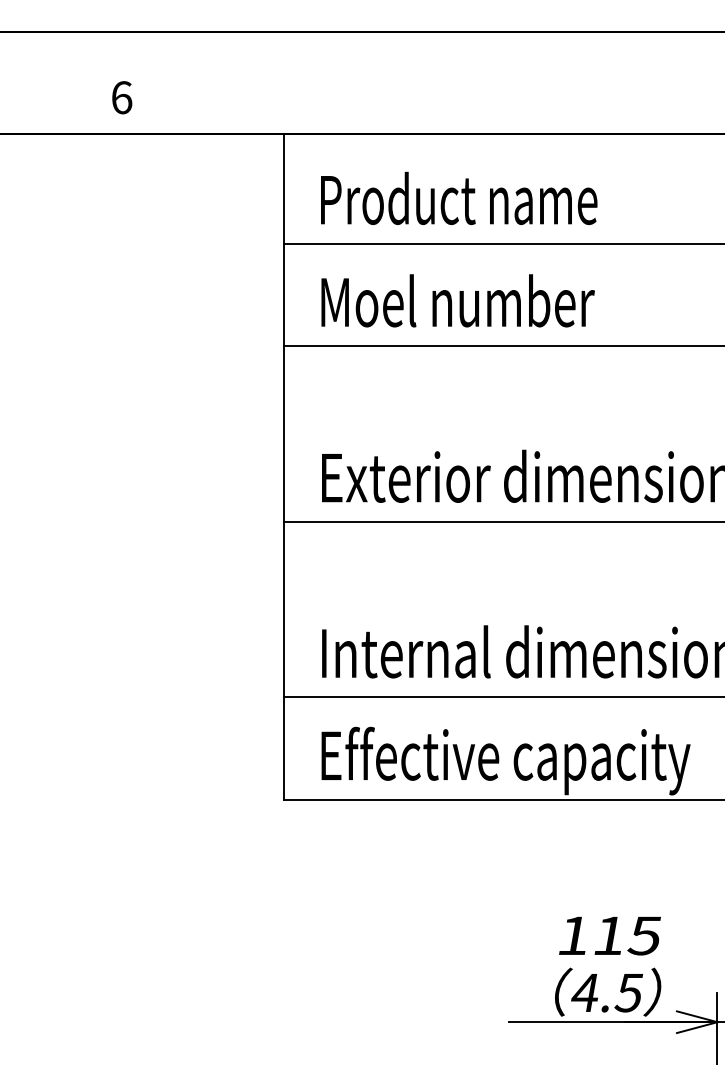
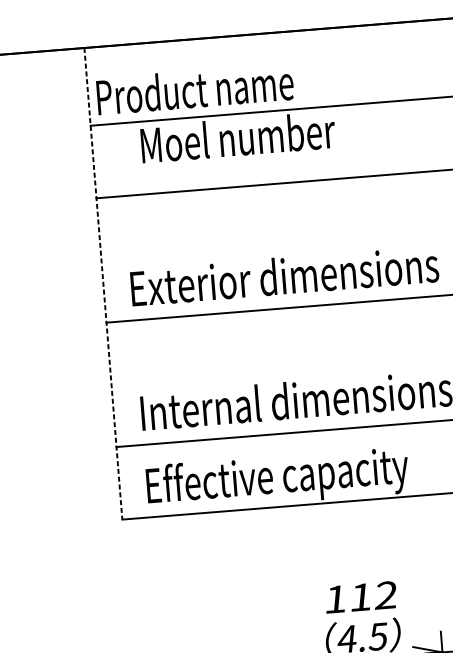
text: (459, 198) -> (195, 89), moved
text: (457, 300) -> (237, 137), moved
line: (283, 467) -> (103, 284), solid -> dashed
text: (643, 935) -> (385, 595), 115 -> 112

